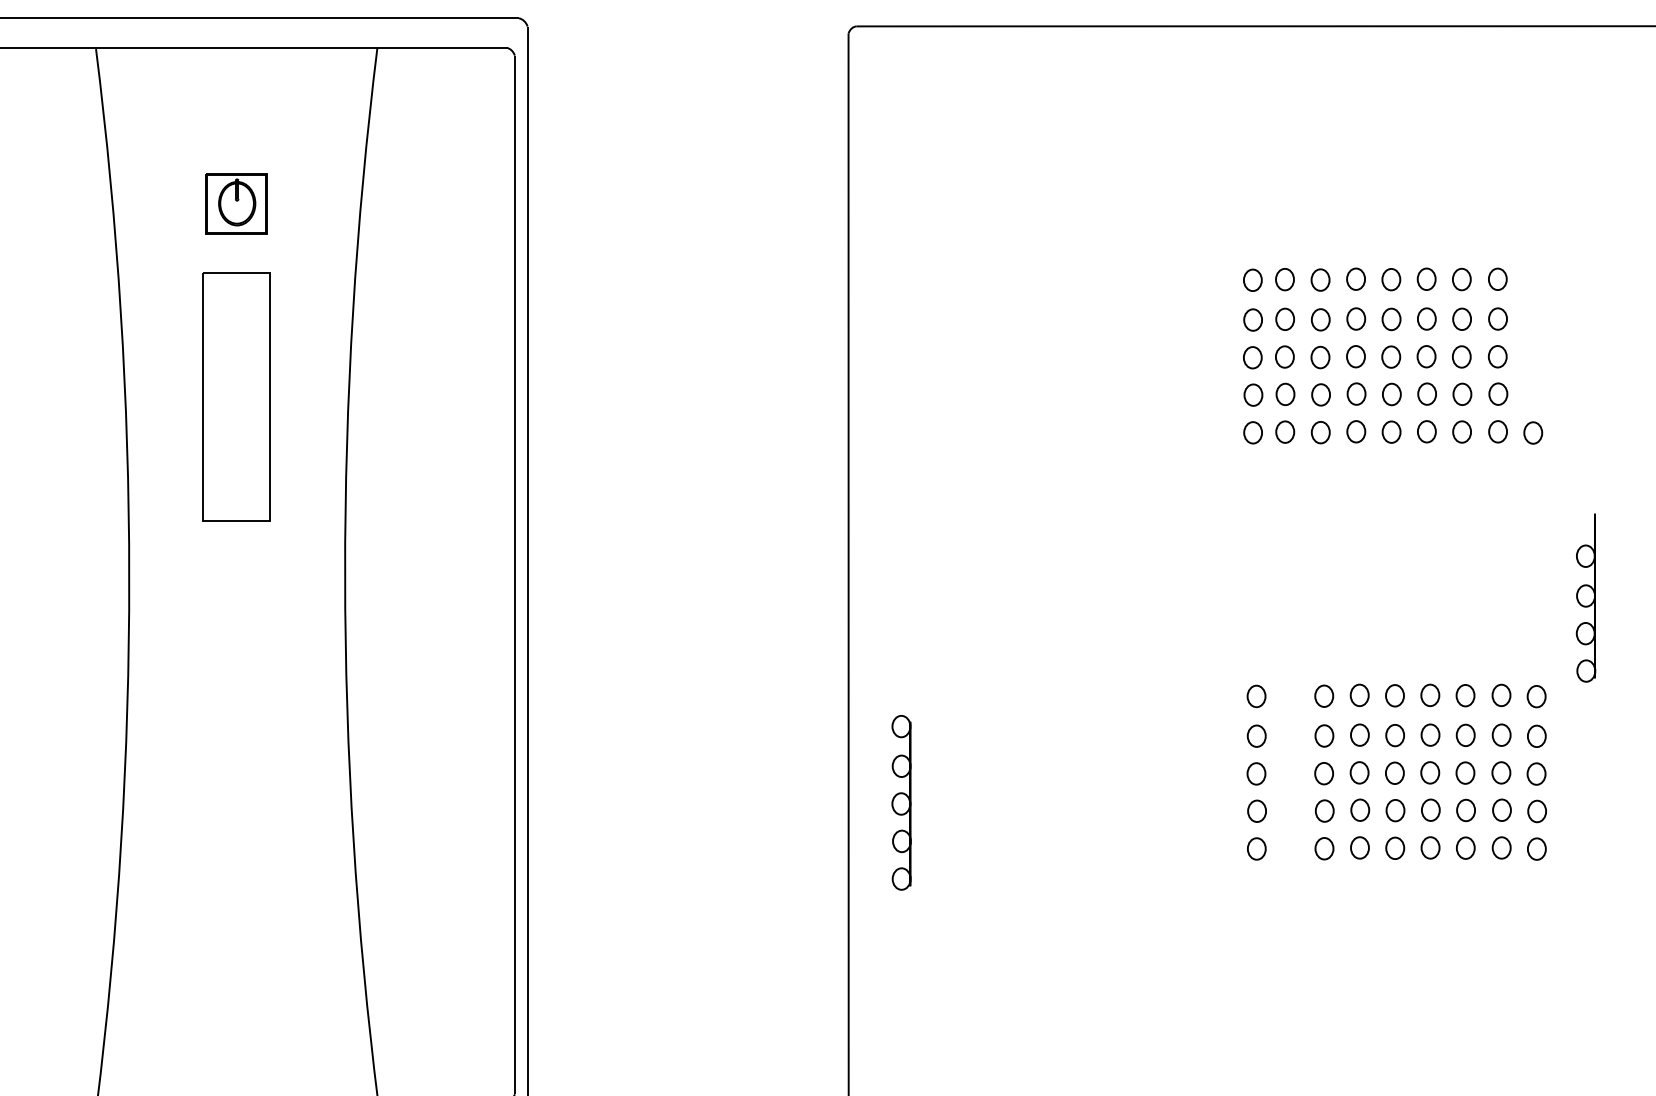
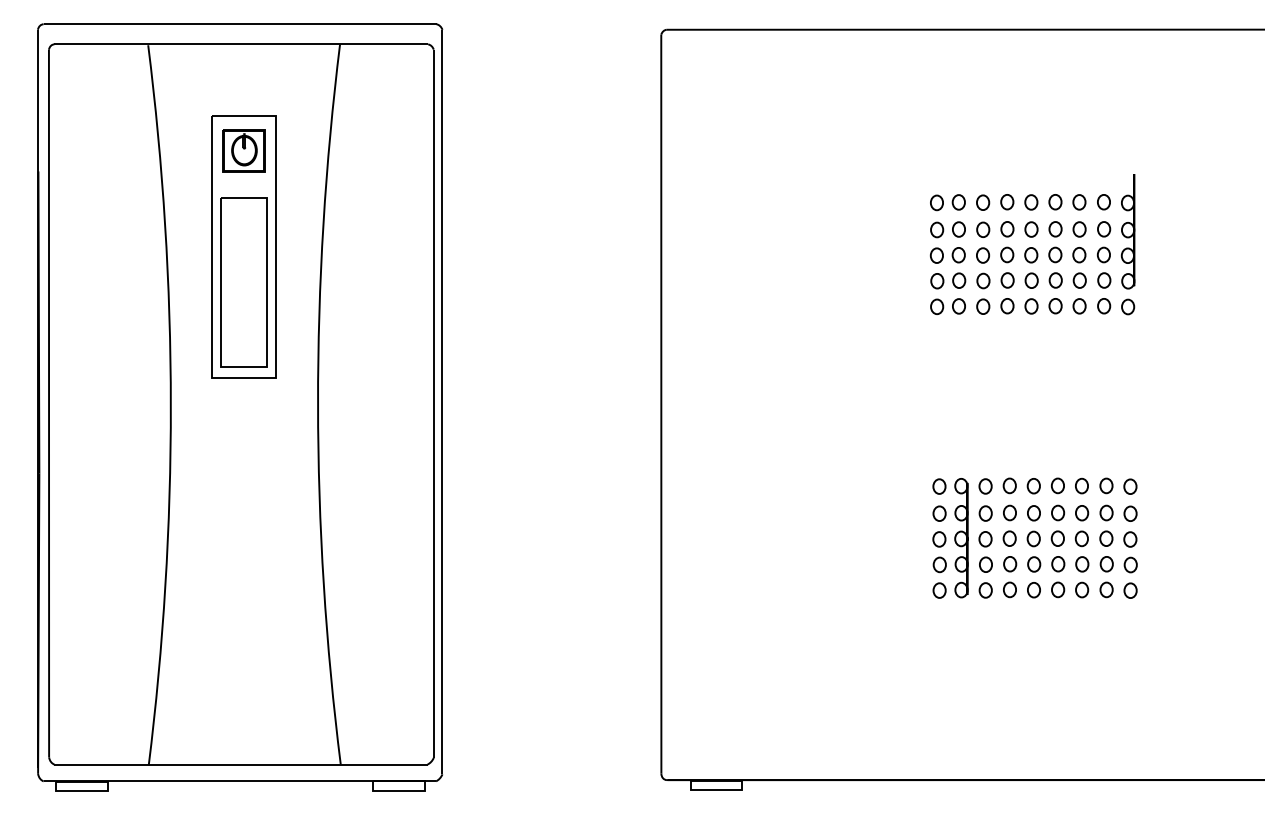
part: (235, 344) -> (243, 246), added
part: (1585, 598) -> (1127, 231), moved
part: (901, 803) -> (961, 538), moved

